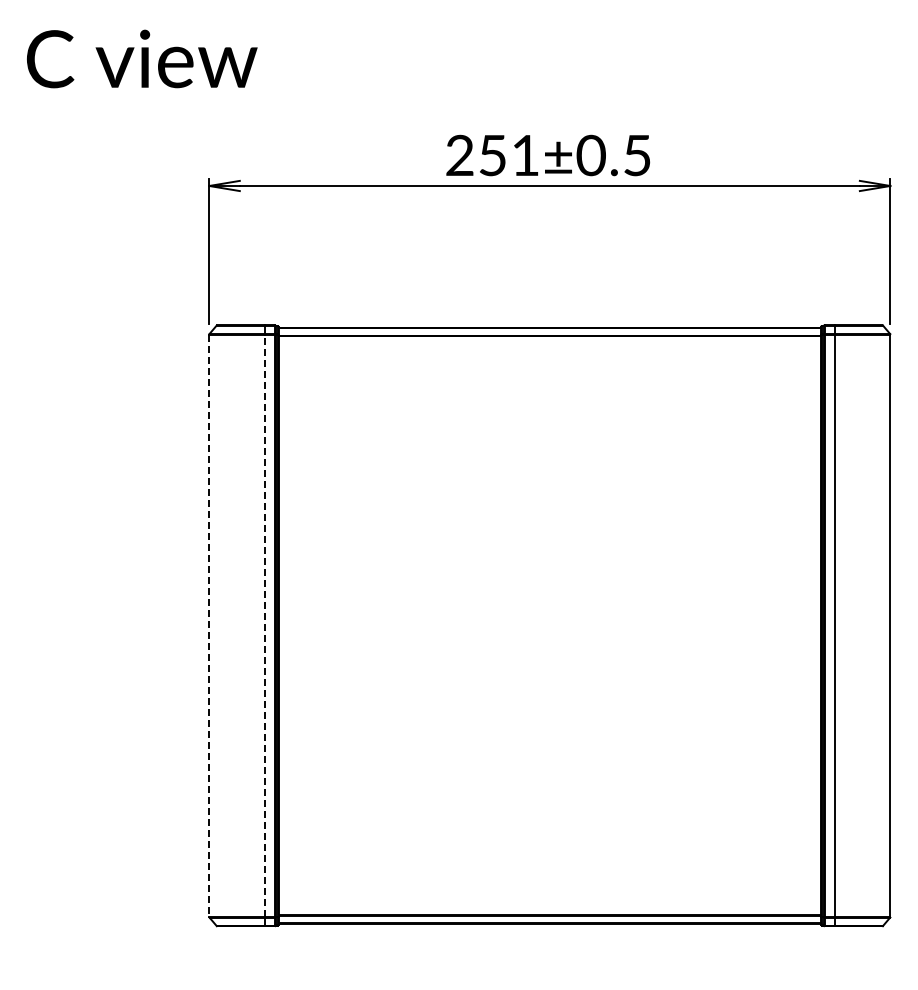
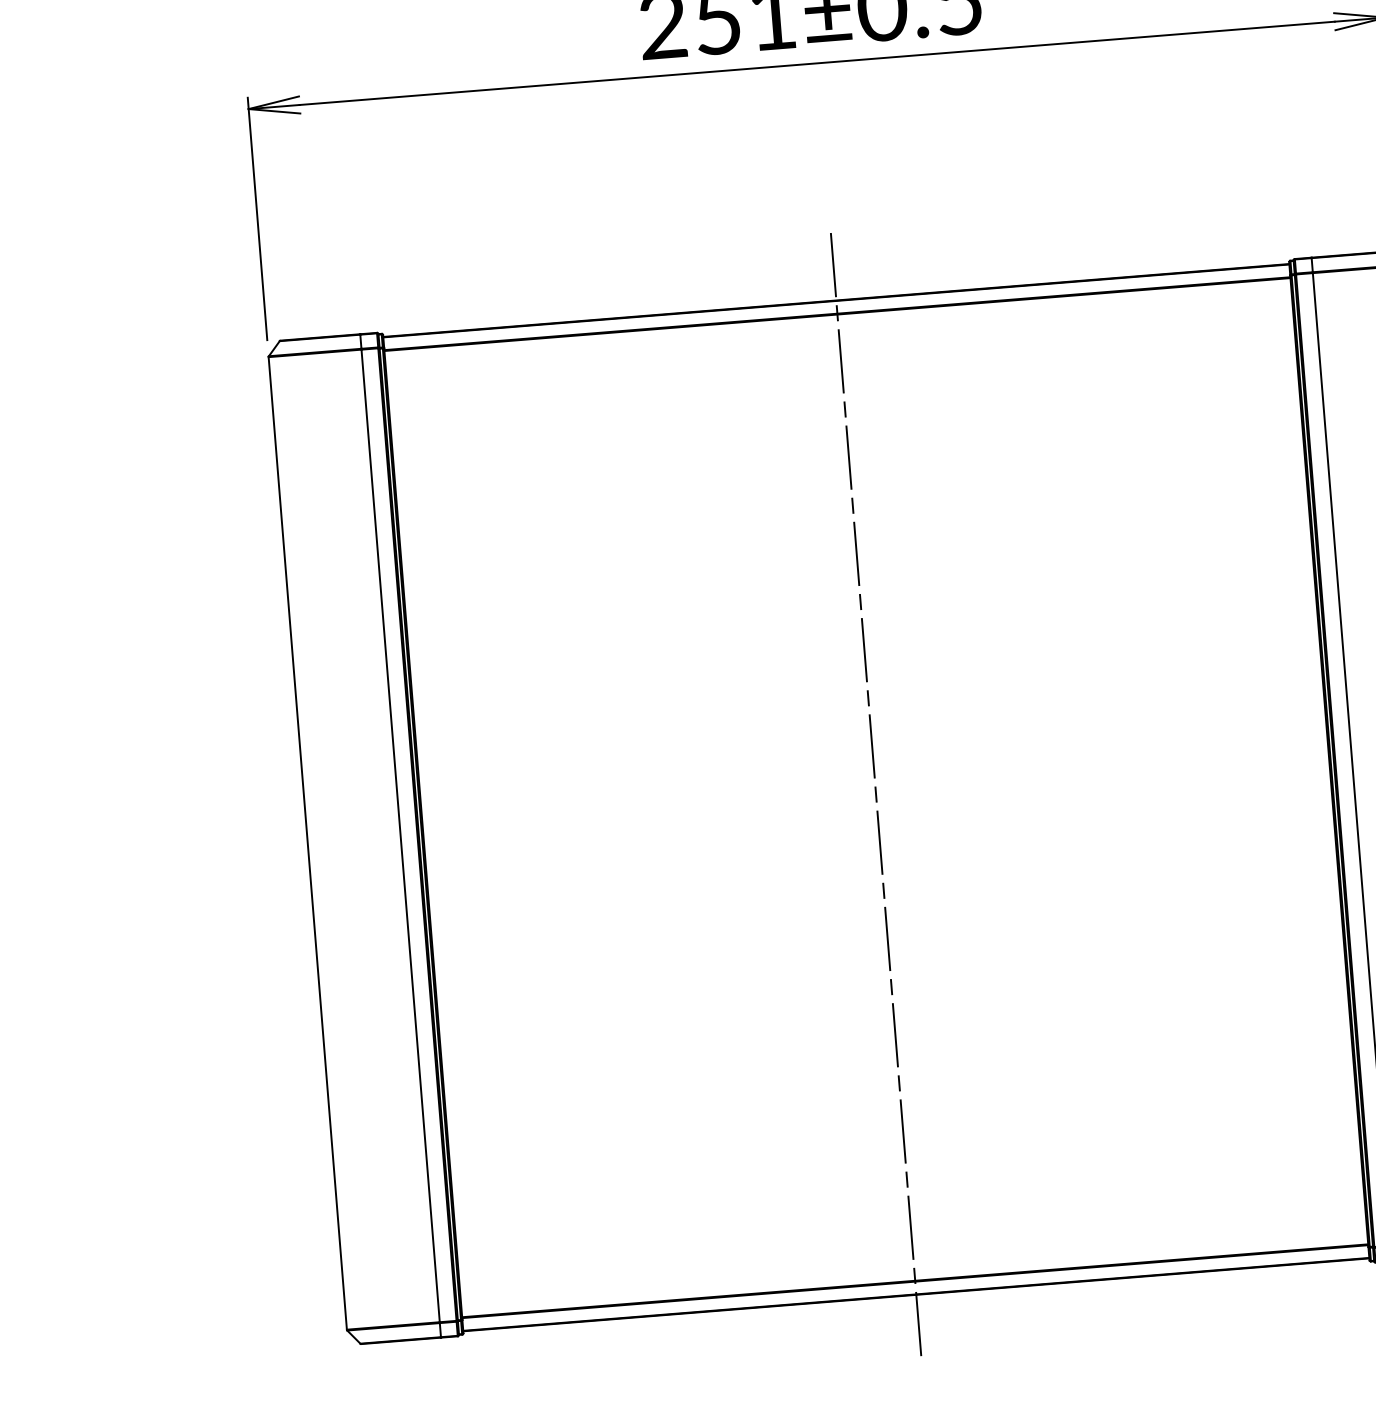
line: (264, 625) -> (399, 835), dashed -> solid
line: (549, 625) -> (875, 797), added
line: (209, 626) -> (308, 844), dashed -> solid

